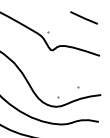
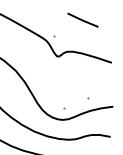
line: (83, 17) -> (82, 19), moved

